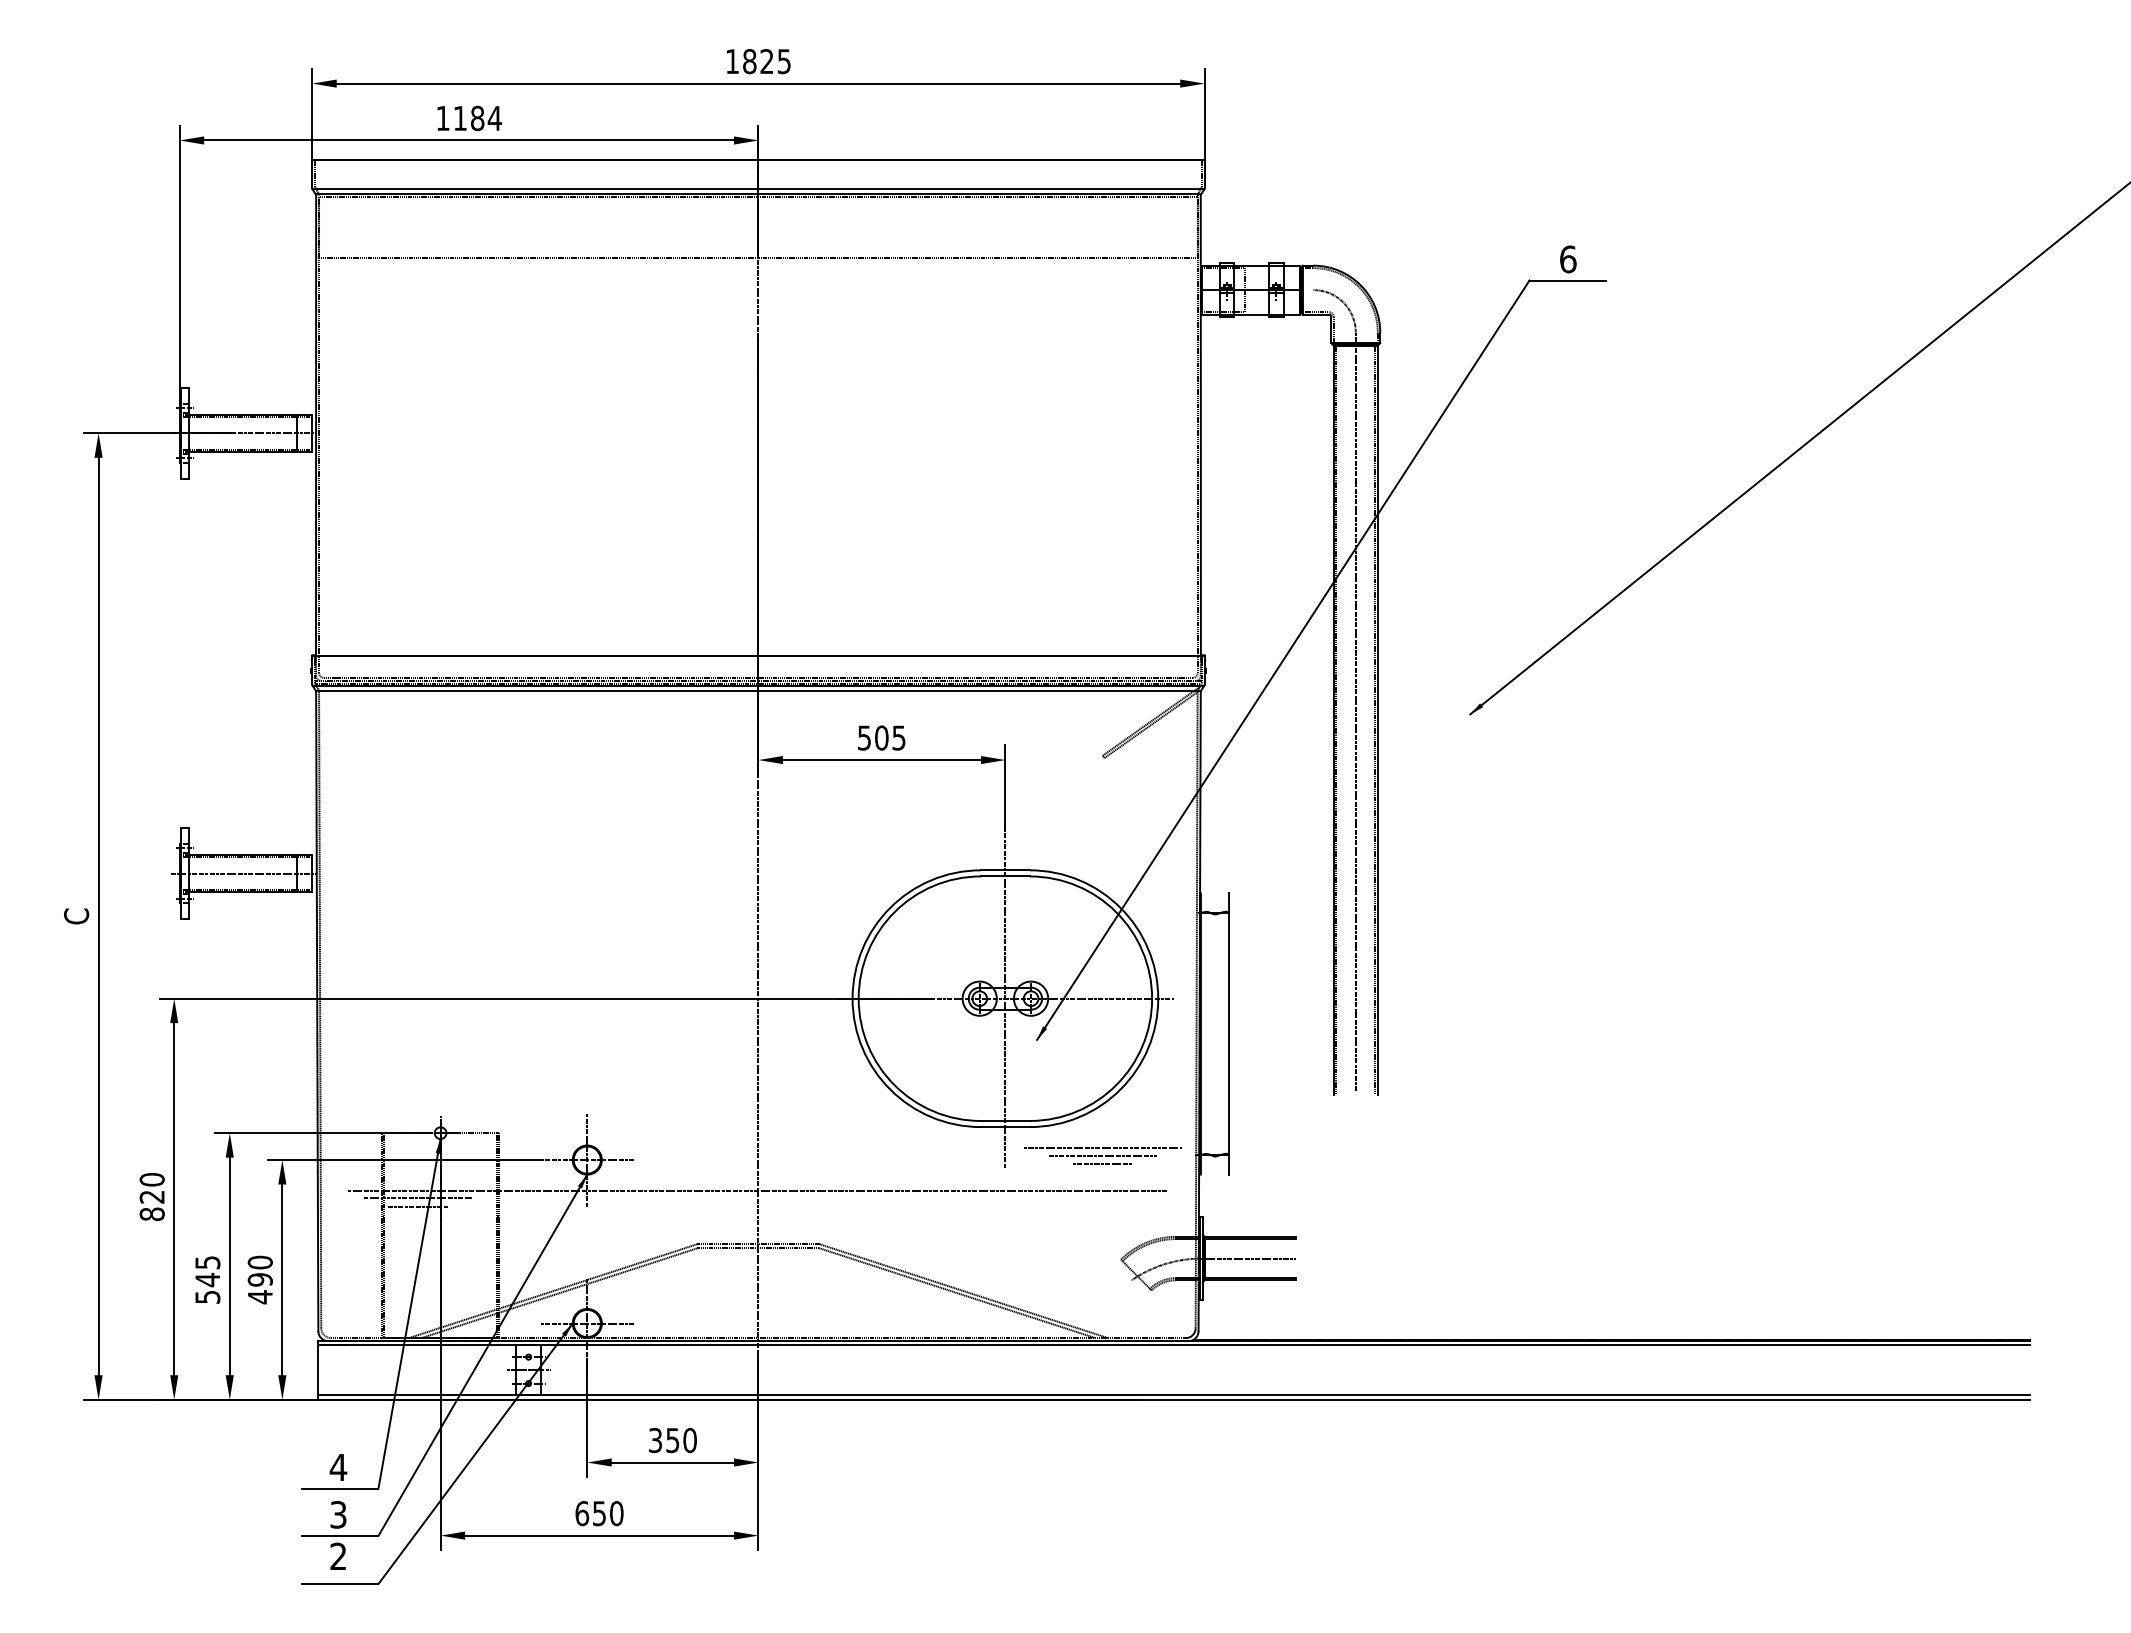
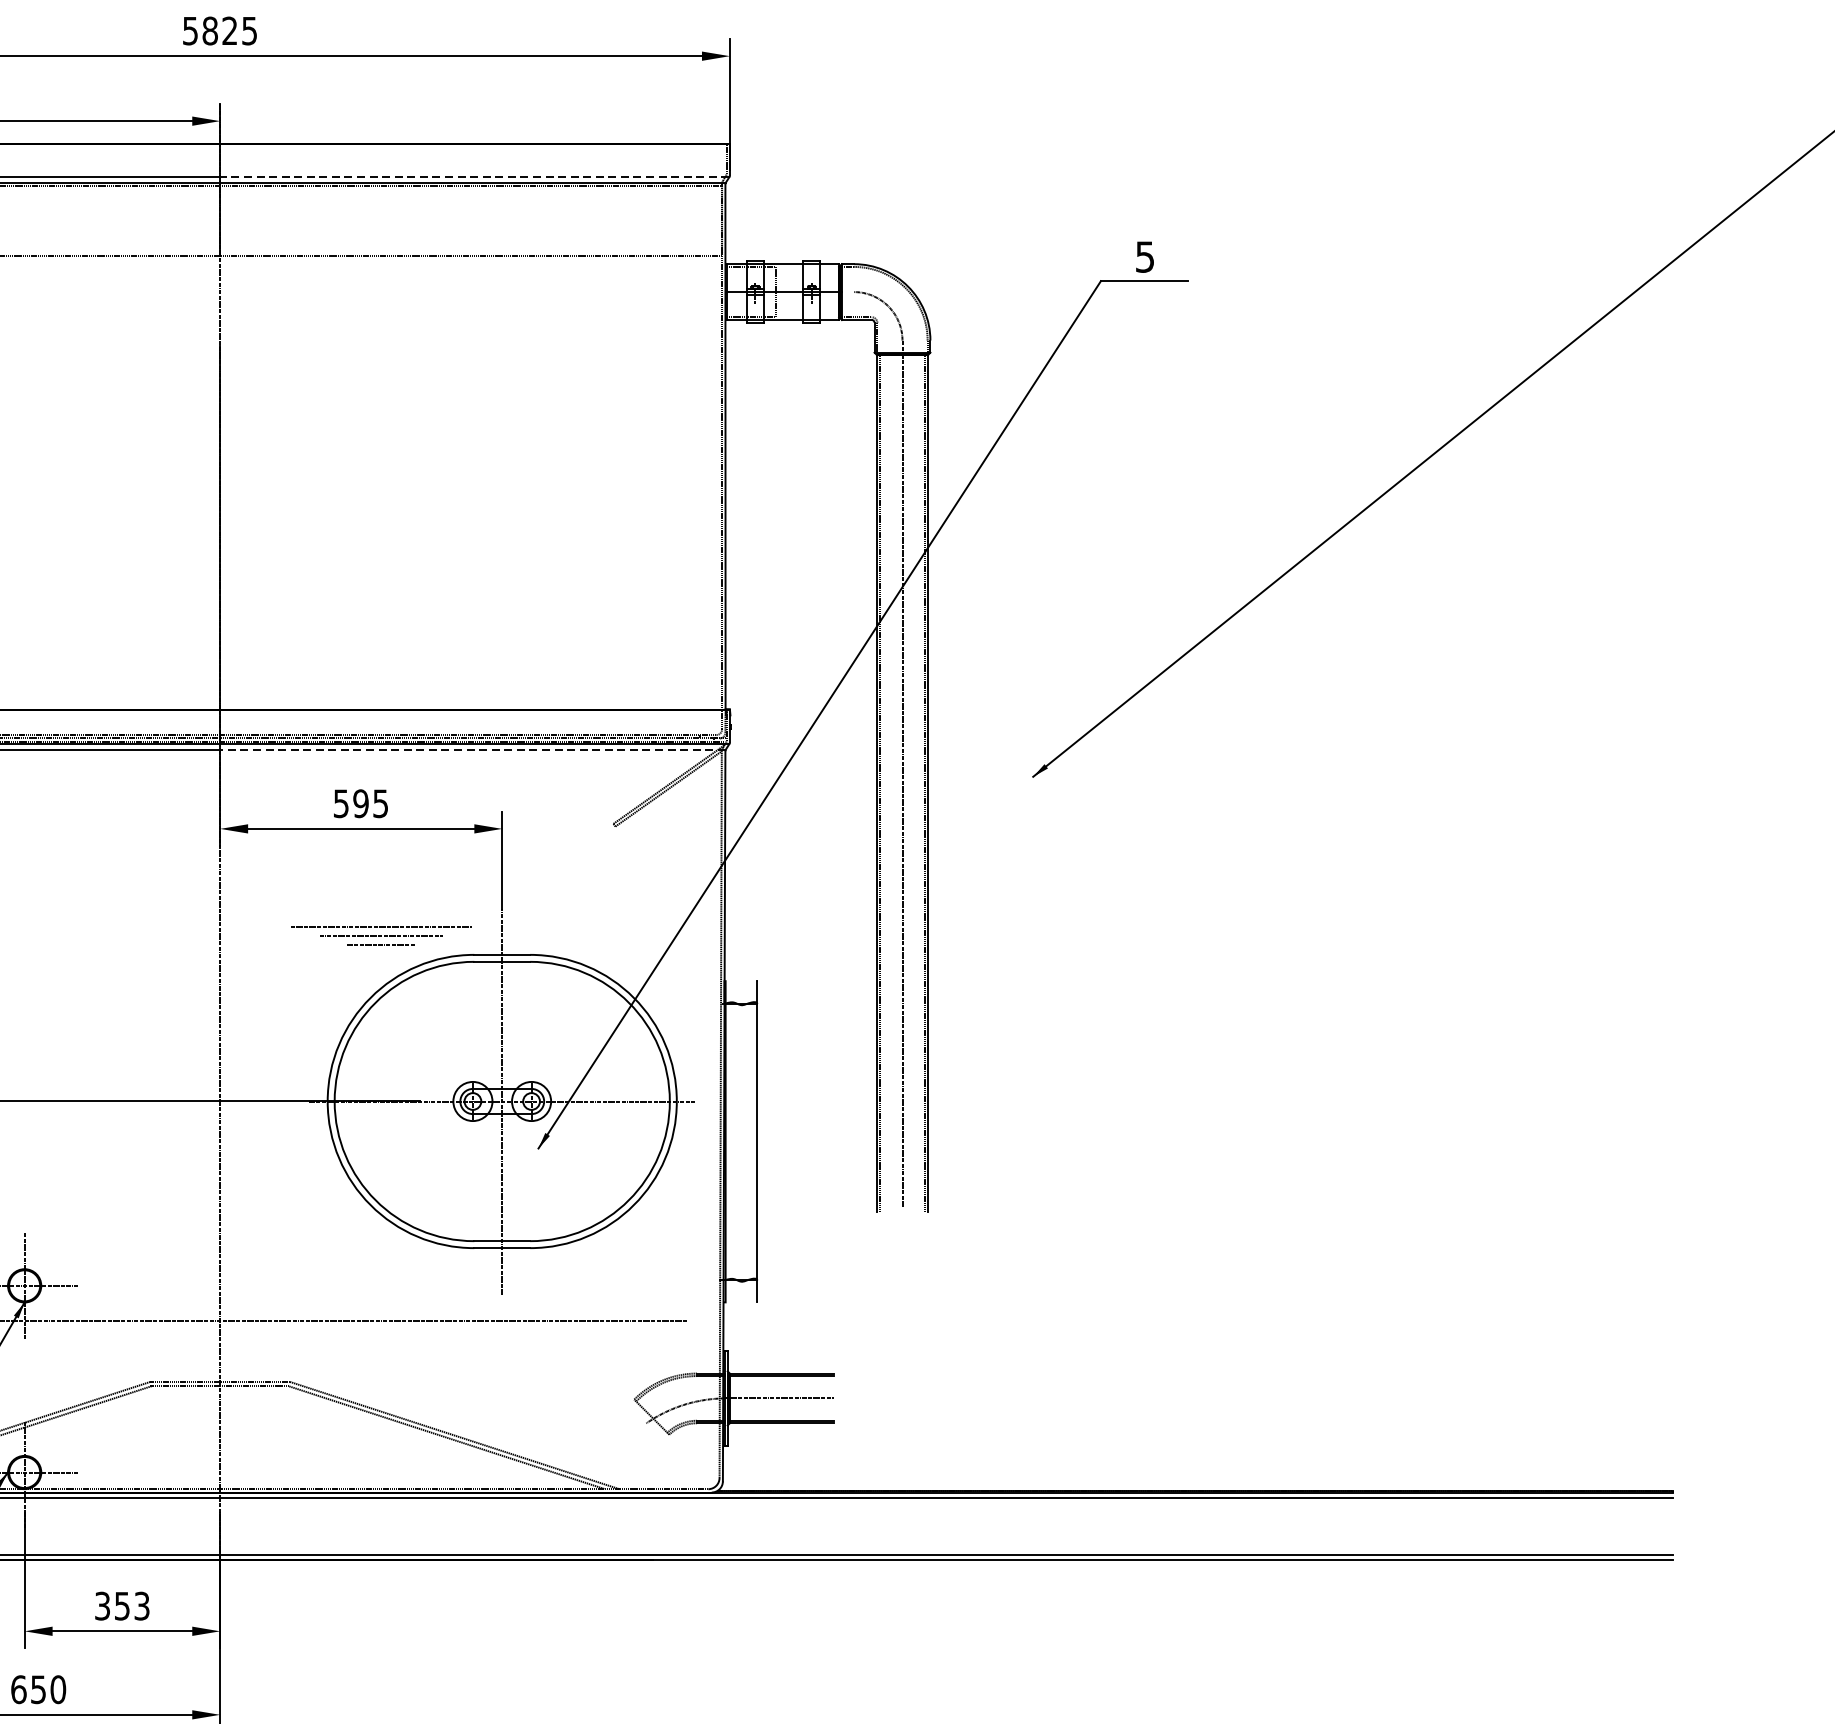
text: (732, 61) -> (190, 30), 1825 -> 5825
line: (981, 189) -> (474, 177), solid -> dashed
text: (1568, 259) -> (1145, 257), 6 -> 5
line: (979, 690) -> (472, 749), solid -> dashed
text: (881, 737) -> (360, 803), 505 -> 595
part: (1102, 1155) -> (381, 935), moved
text: (689, 1440) -> (141, 1606), 350 -> 353

